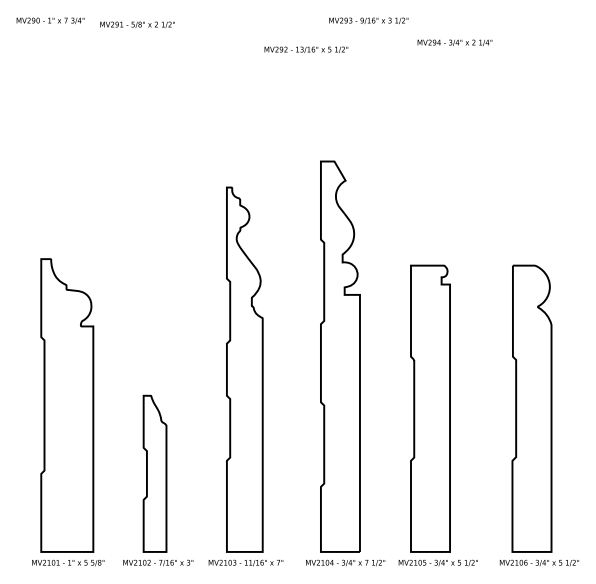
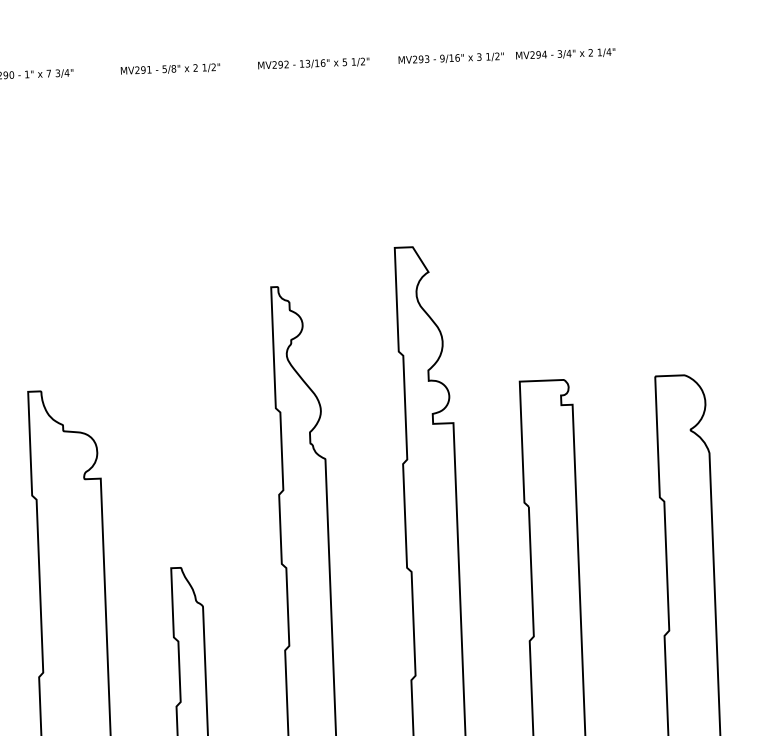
text: (137, 24) -> (170, 68), moved
text: (454, 42) -> (565, 53), moved
text: (306, 49) -> (313, 63), moved

